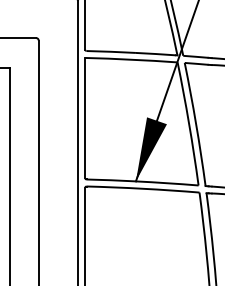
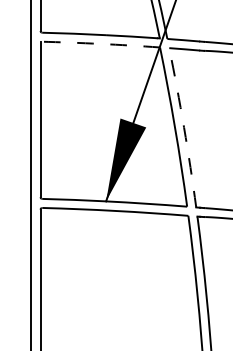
arc: (131, 59) -> (100, 43), solid -> dashed
arc: (196, 124) -> (184, 127), solid -> dashed

